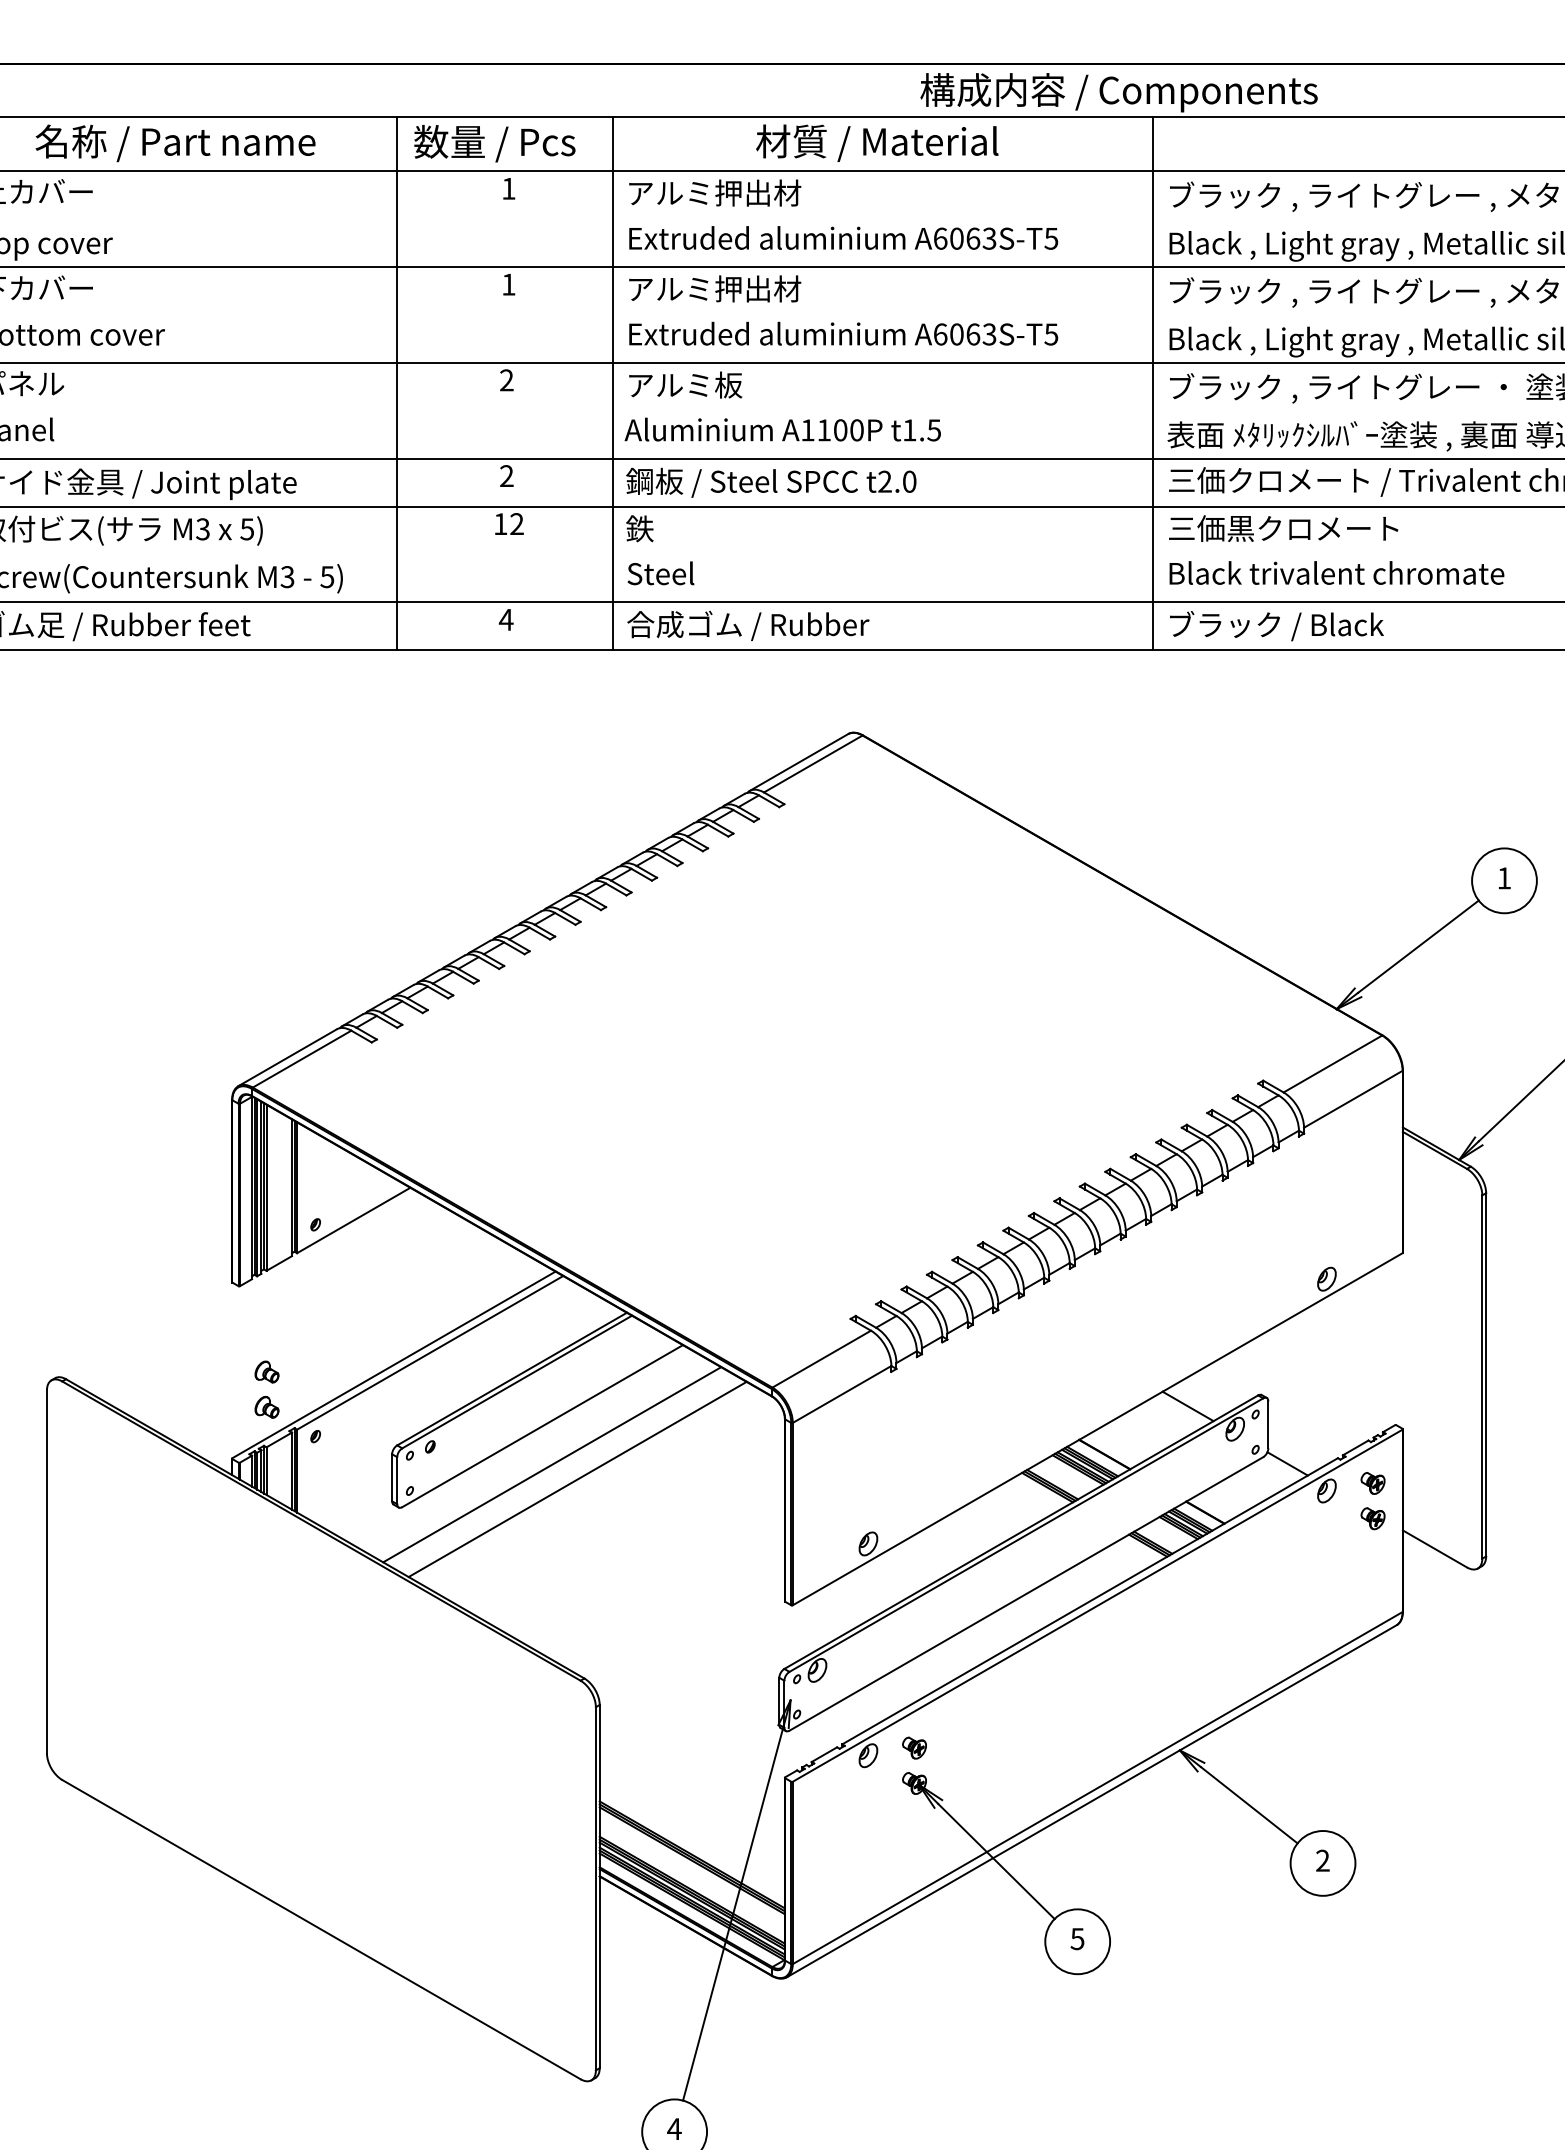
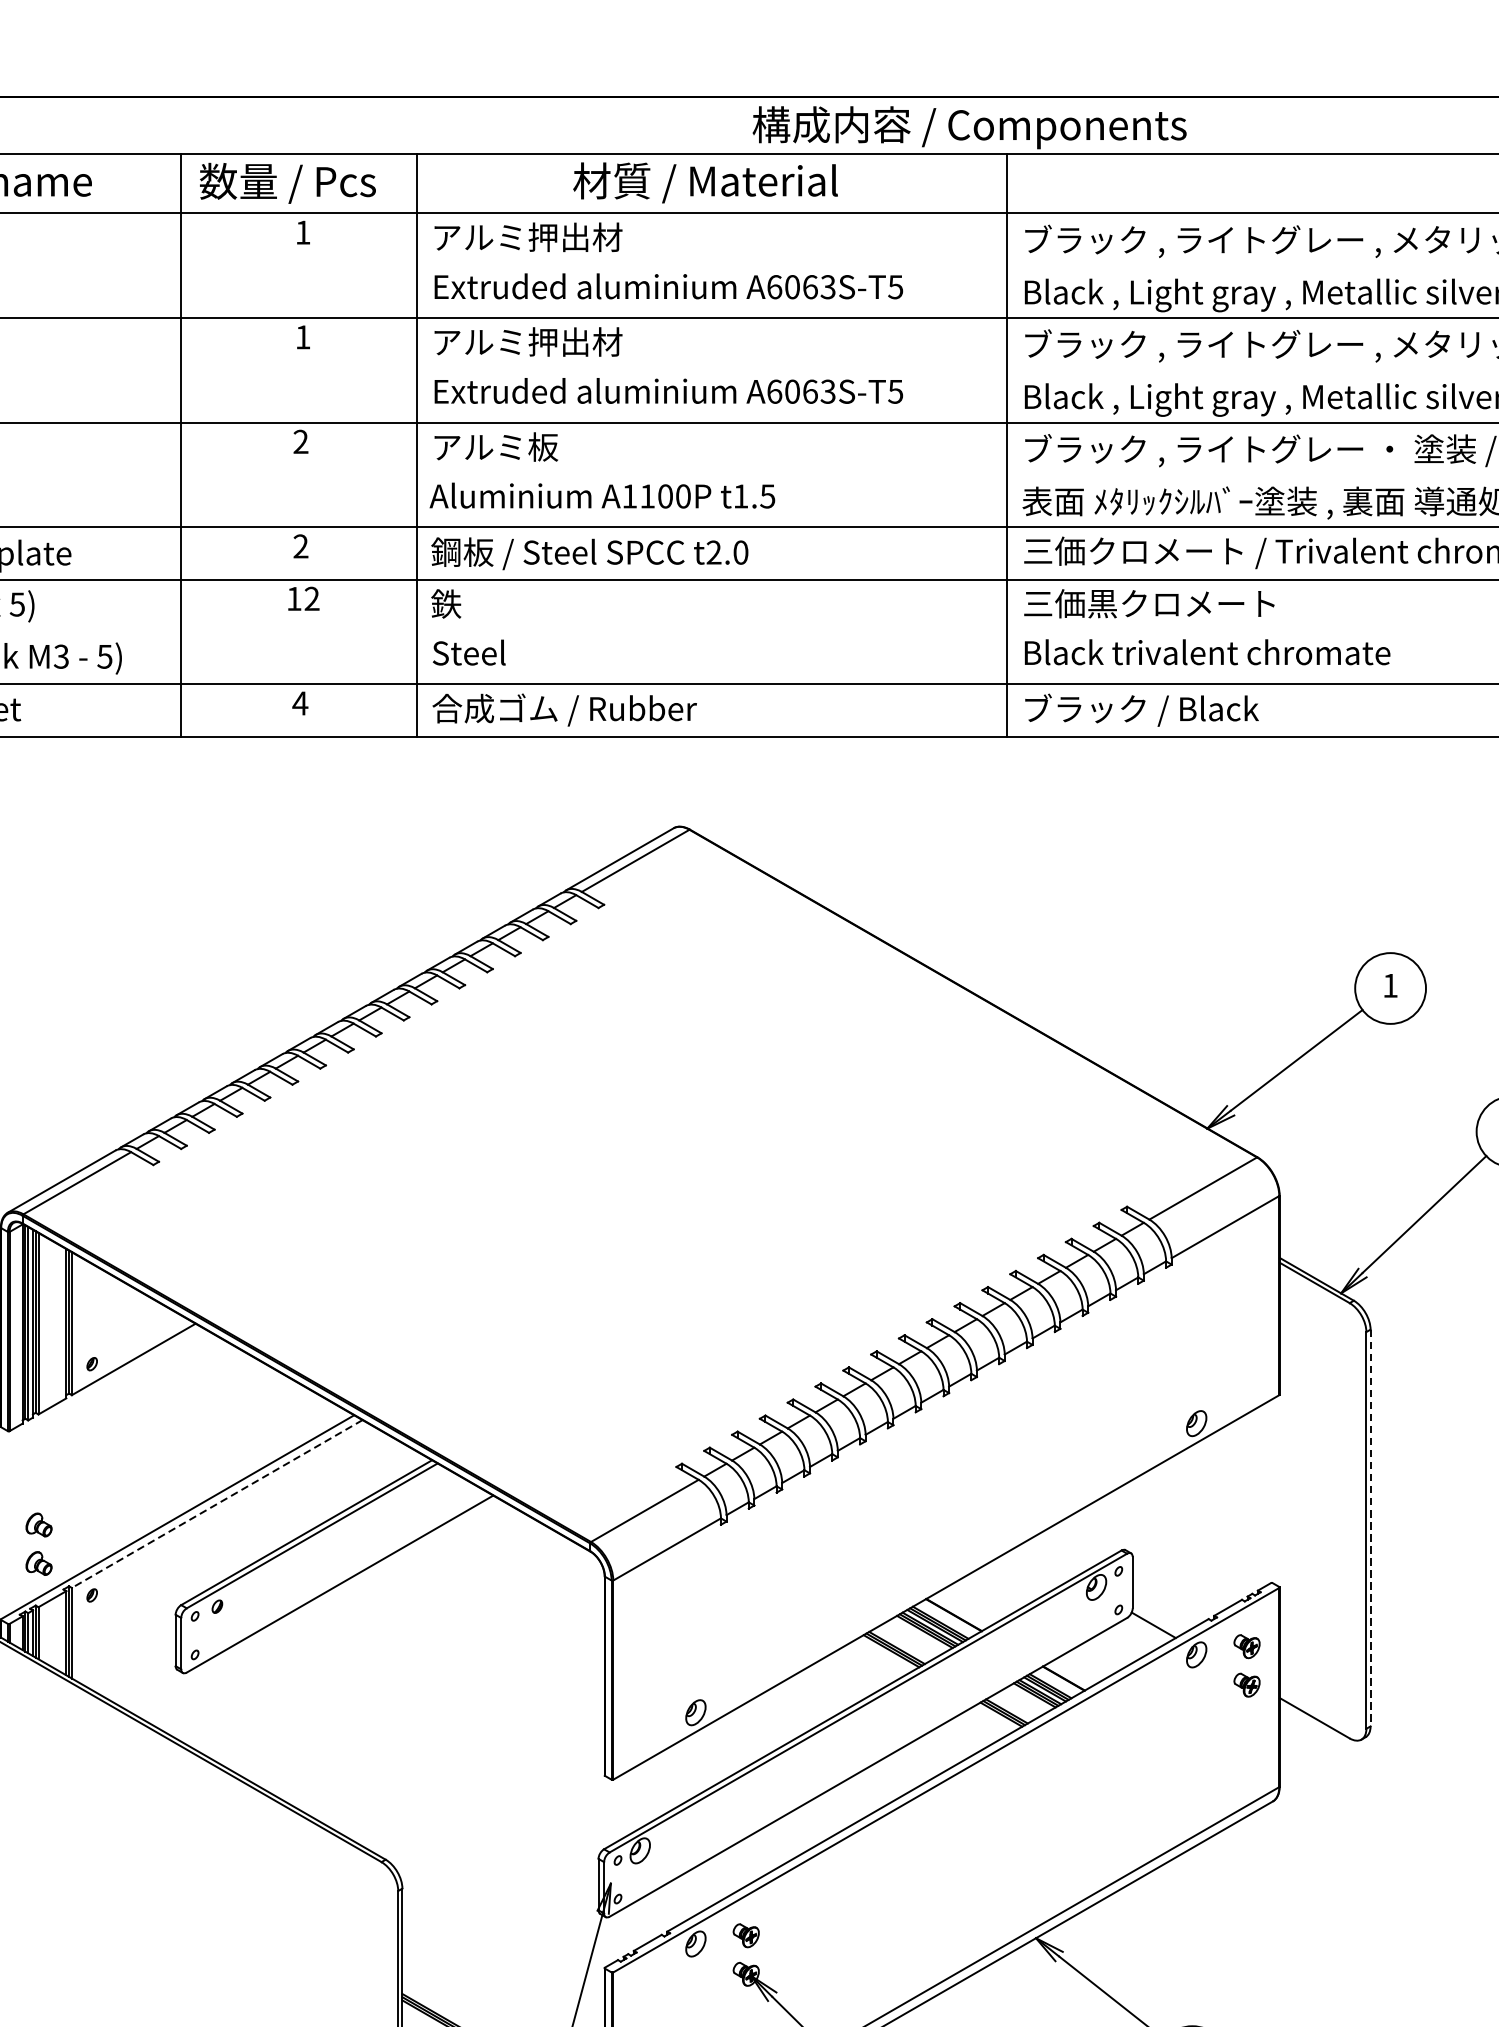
line: (430, 1352) -> (217, 1503), solid -> dashed
line: (1486, 1374) -> (1370, 1527), solid -> dashed
line: (1187, 1406) -> (1044, 1562), removed
line: (552, 1464) -> (350, 1625), removed
line: (577, 1479) -> (378, 1642), removed

